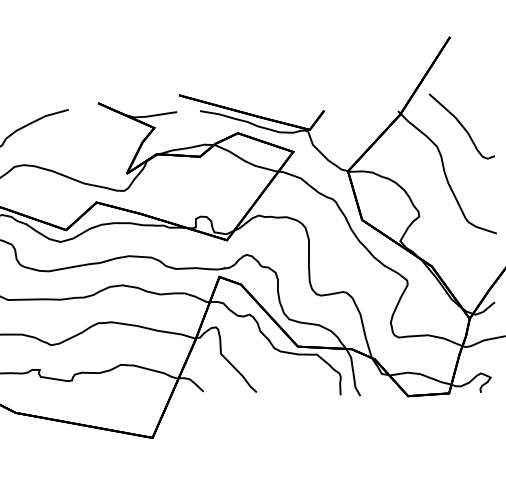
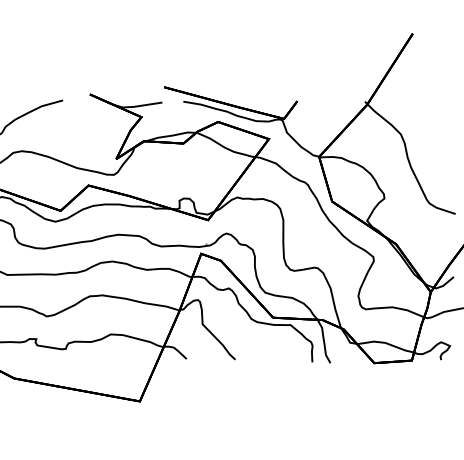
curve: (461, 126) -> (423, 115), removed

